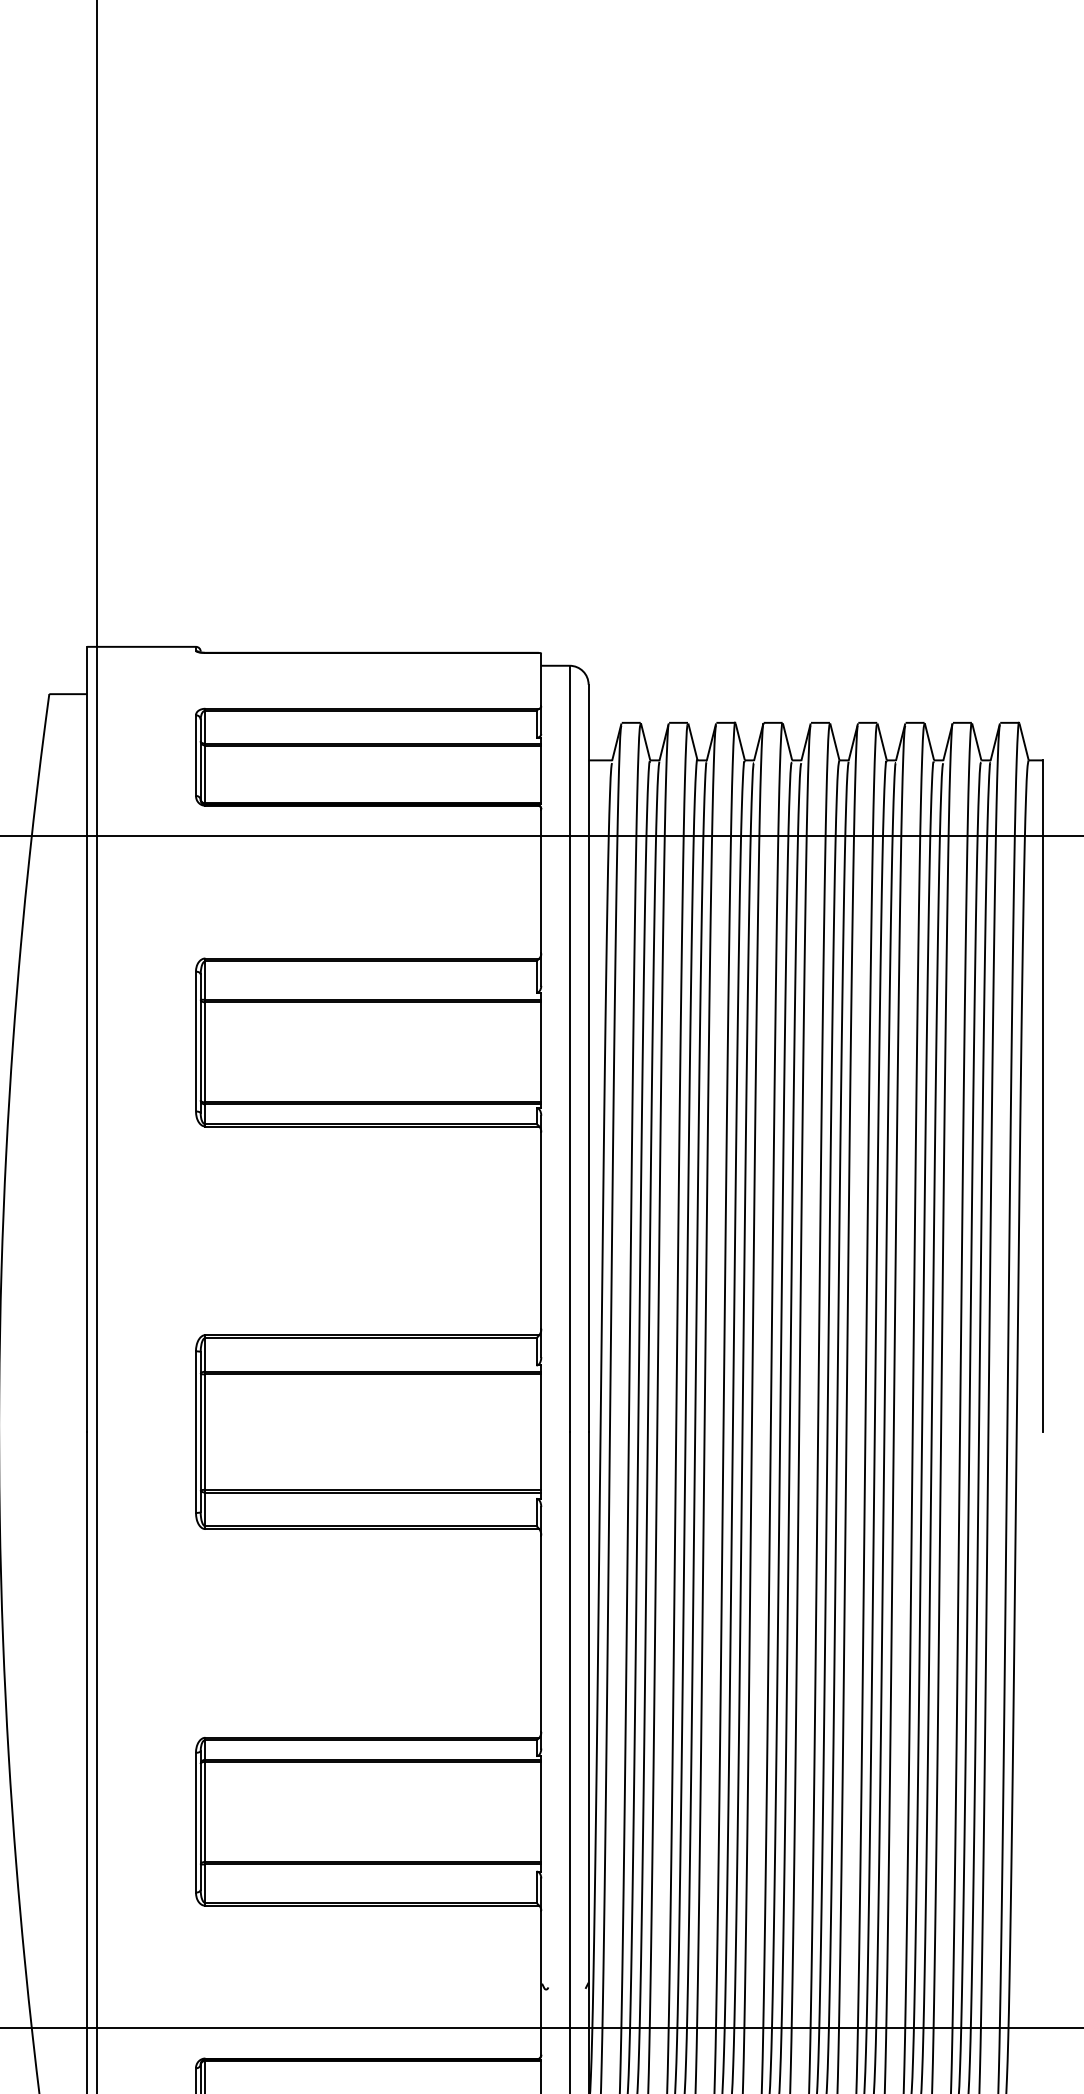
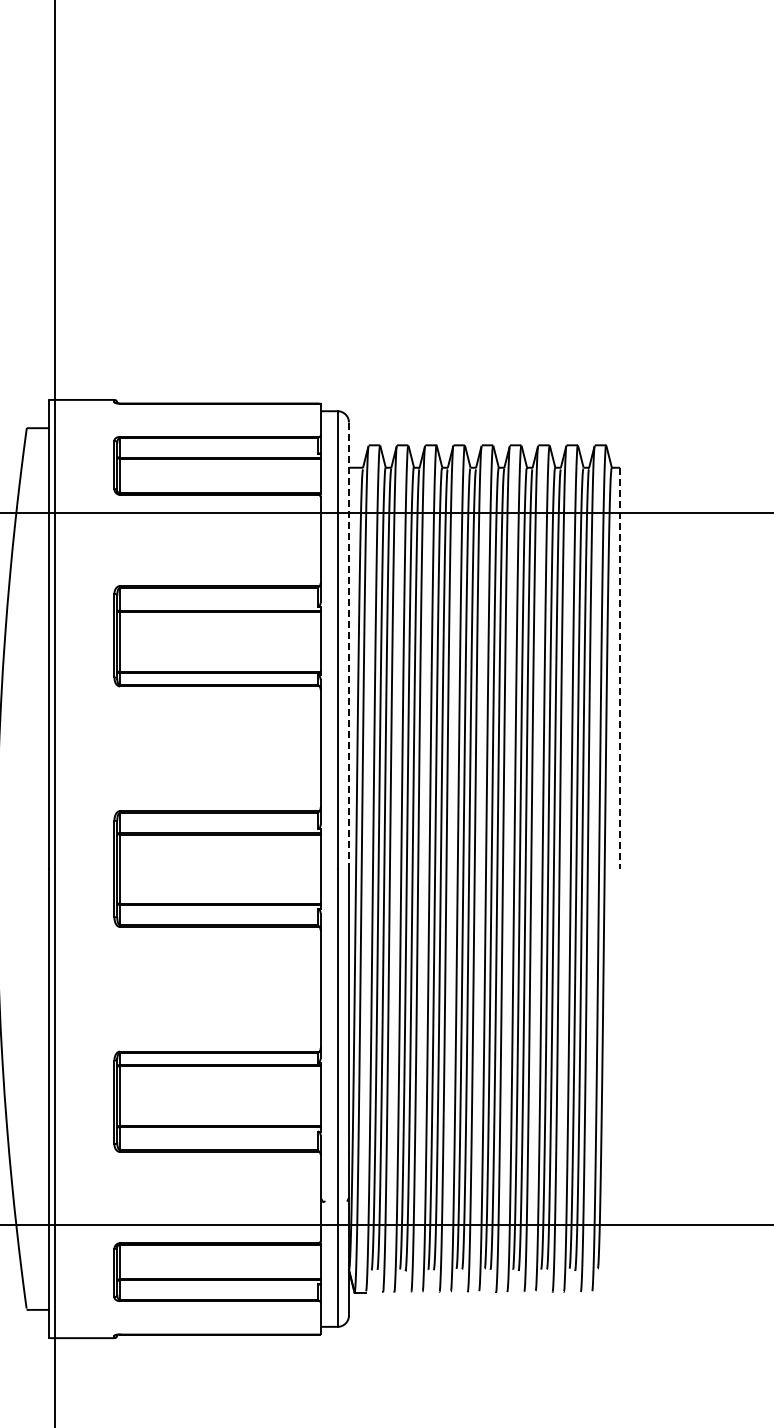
line: (587, 1059) -> (348, 646), solid -> dashed
line: (1043, 1096) -> (620, 668), solid -> dashed

